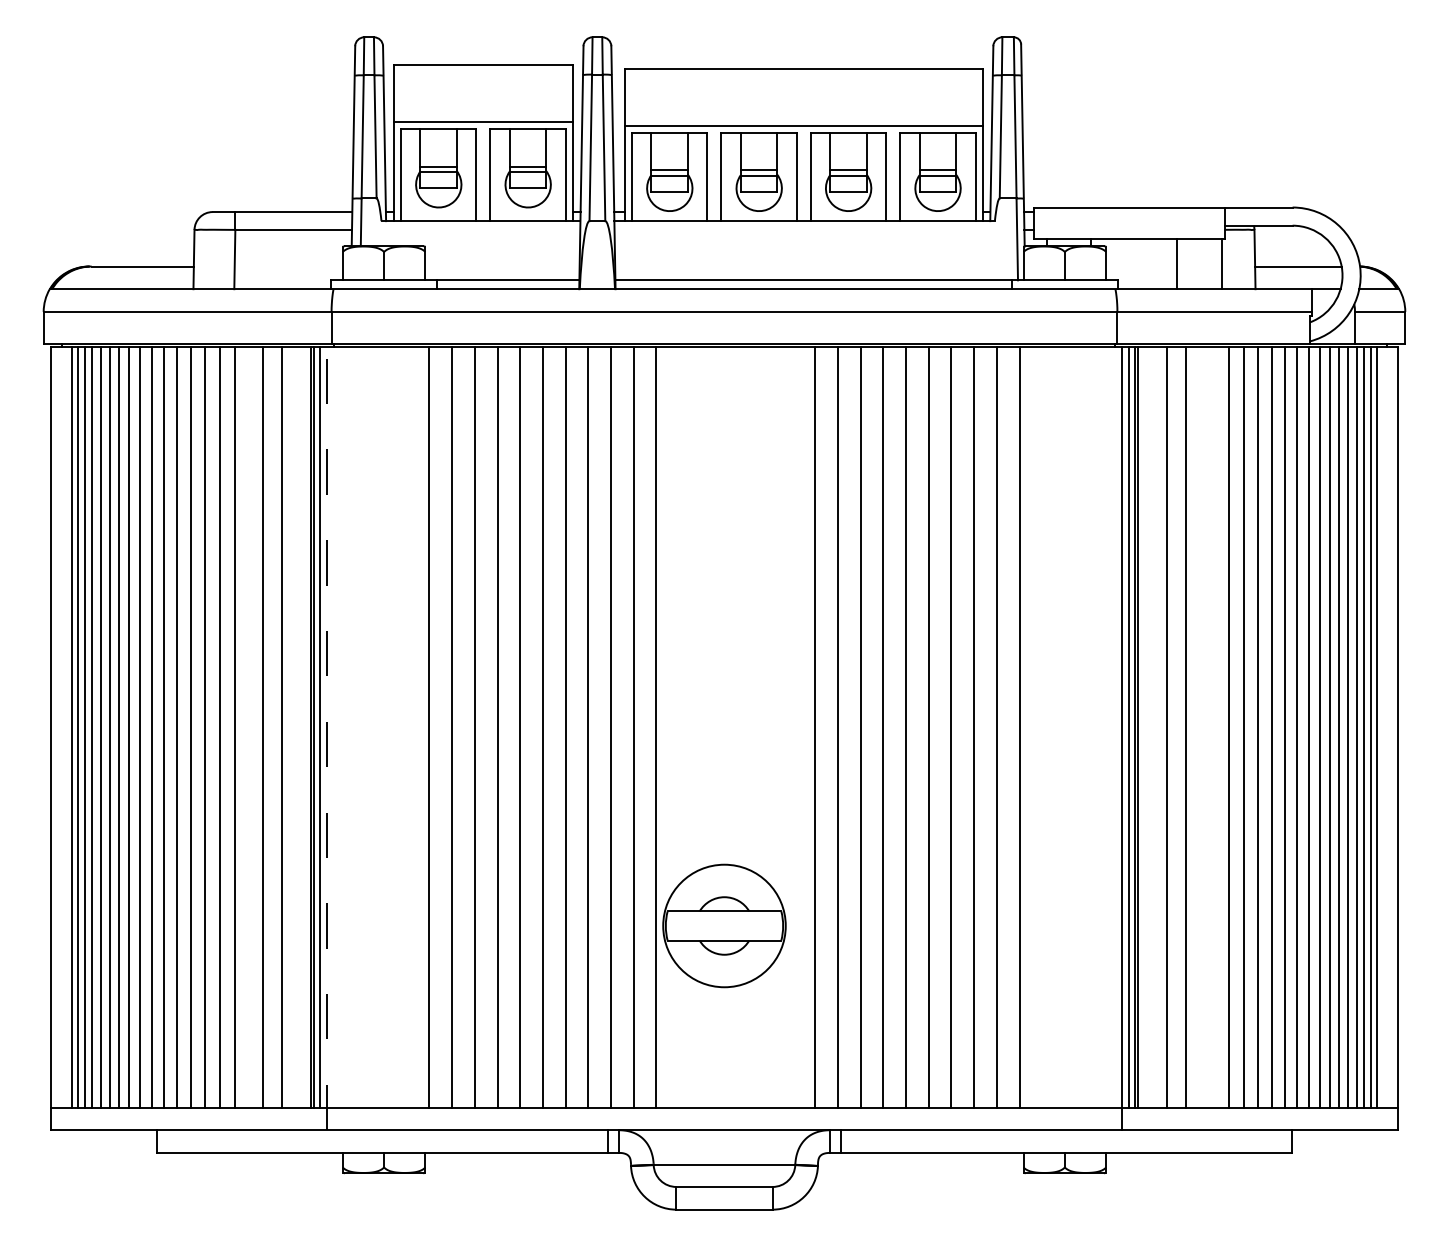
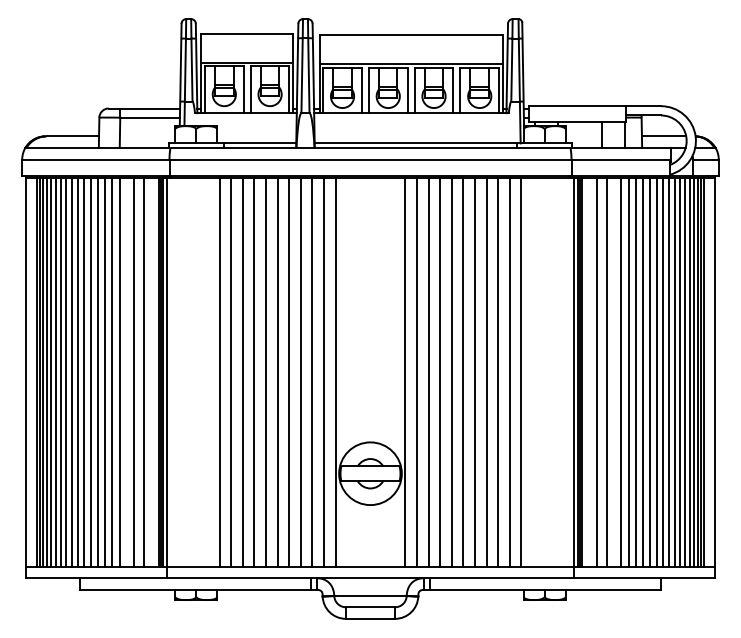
line: (792, 726) -> (405, 371), added
line: (1213, 726) -> (620, 371), added
line: (327, 737) -> (167, 377), dashed -> solid

